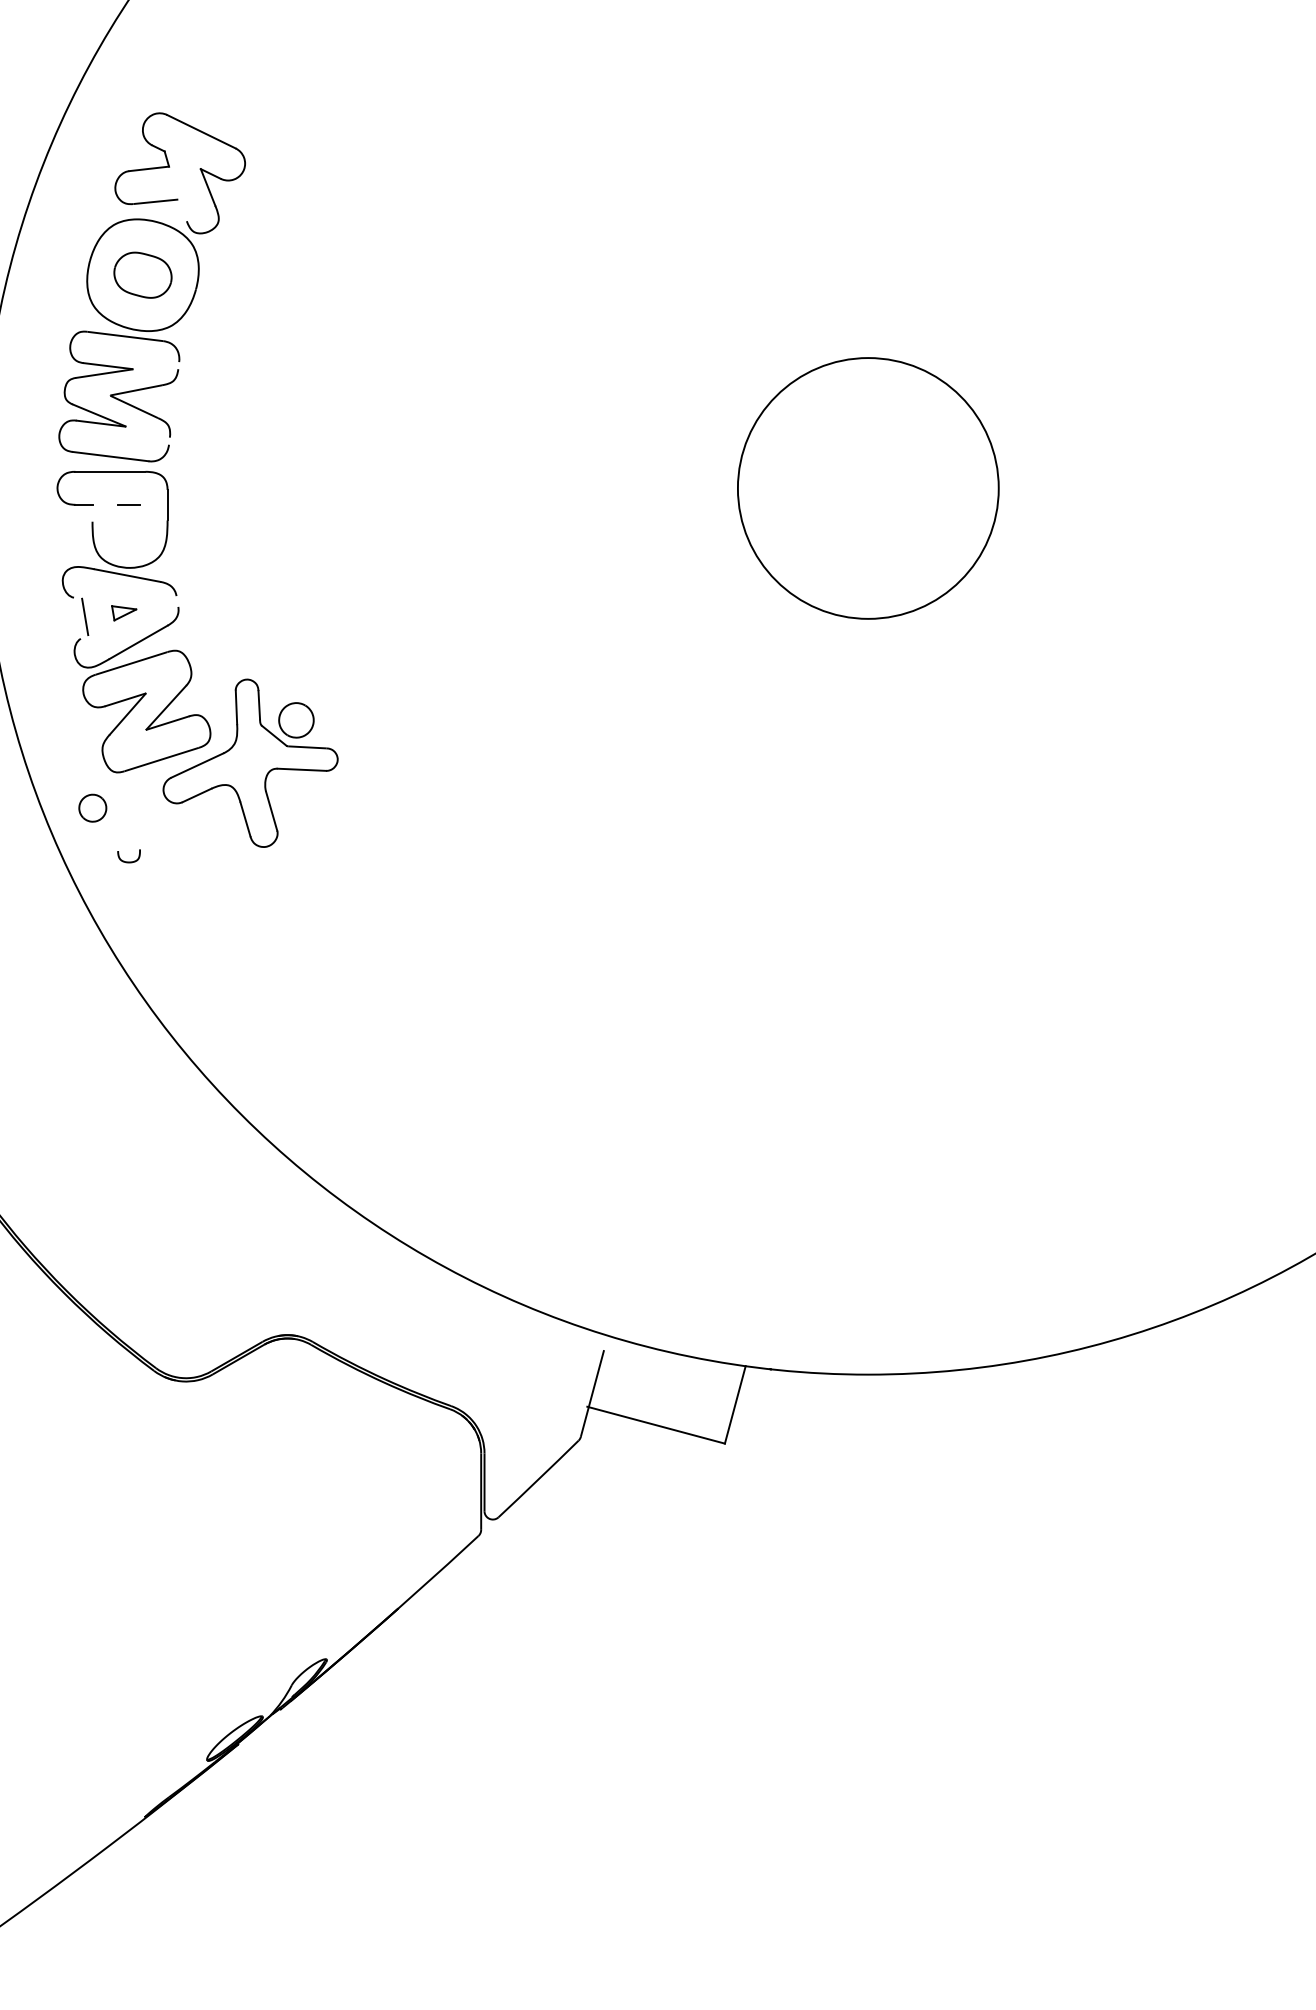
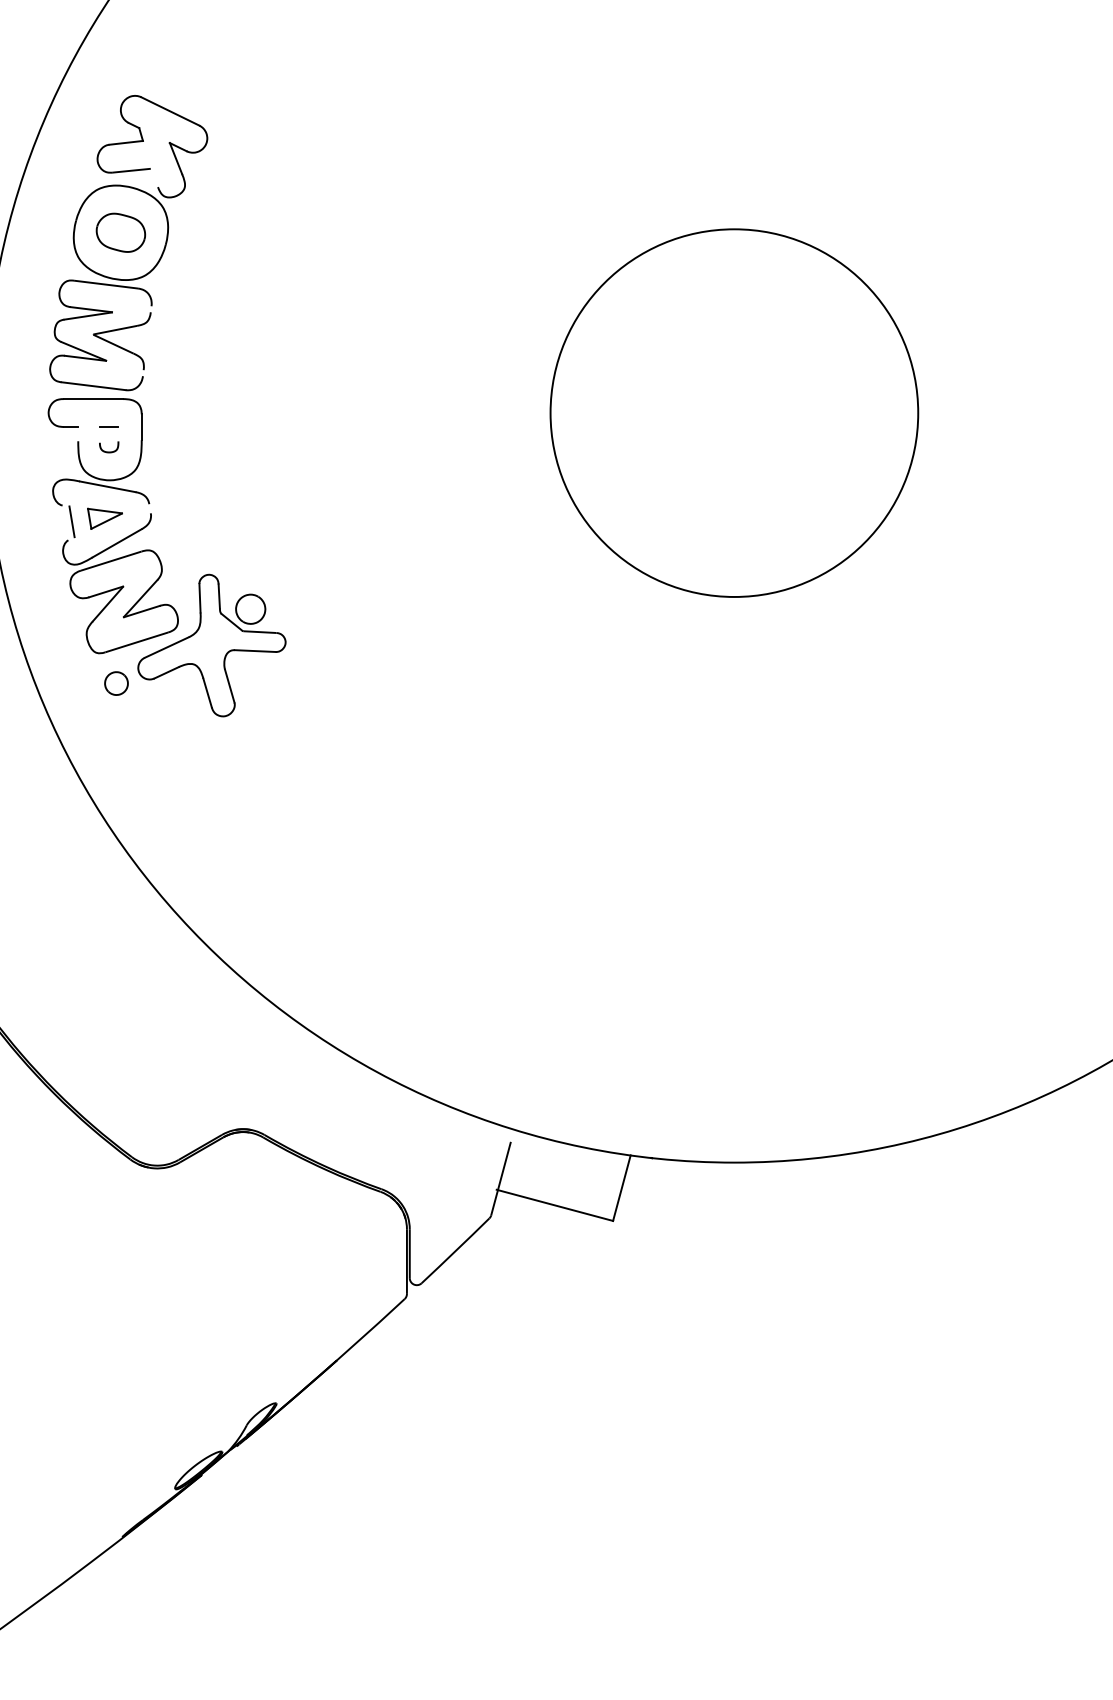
circle: (868, 487) -> (734, 412), size x1.67
part: (123, 613) -> (104, 518), size x1.67
part: (92, 808) -> (116, 683), moved
curve: (129, 861) -> (109, 451), moved

